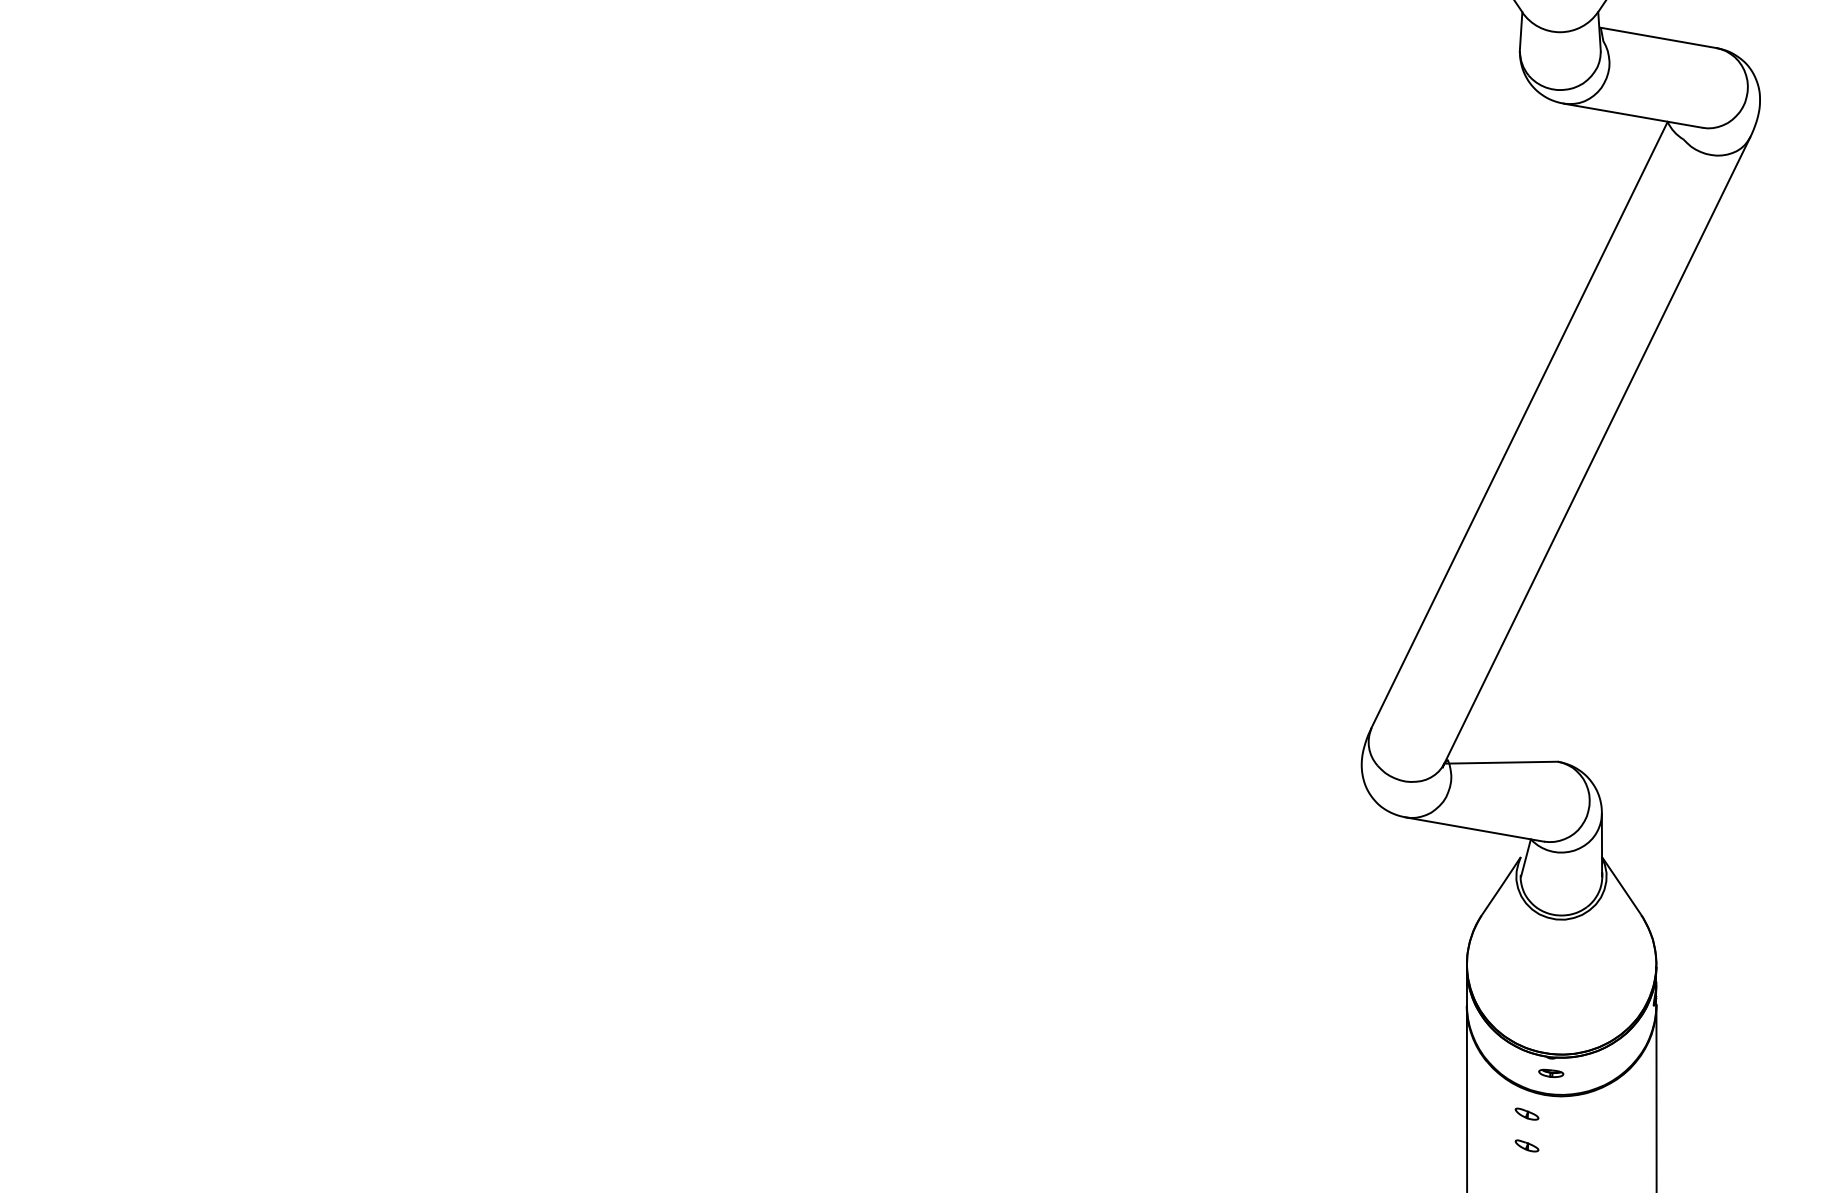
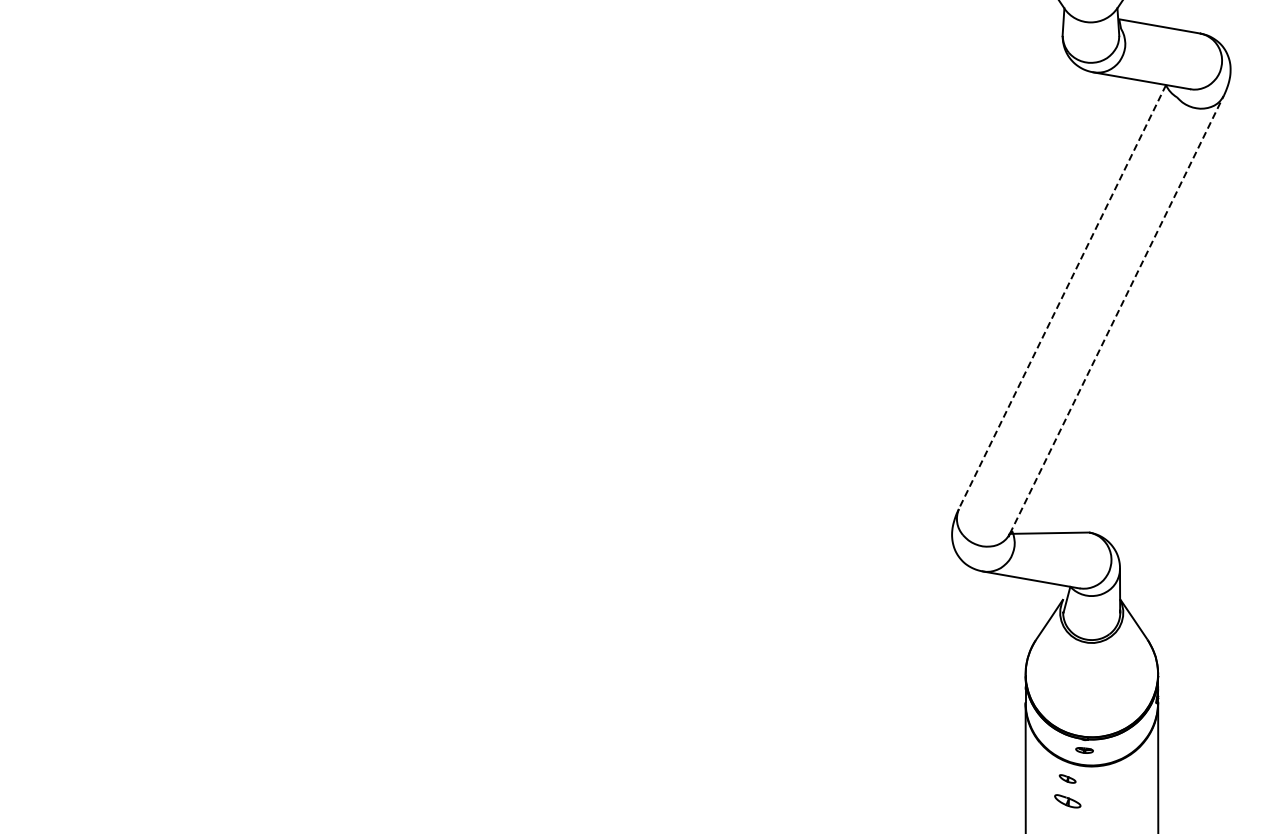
line: (1519, 425) -> (1062, 297), solid -> dashed
line: (1596, 449) -> (1116, 314), solid -> dashed
part: (1526, 1144) -> (1067, 800), size x1.6

